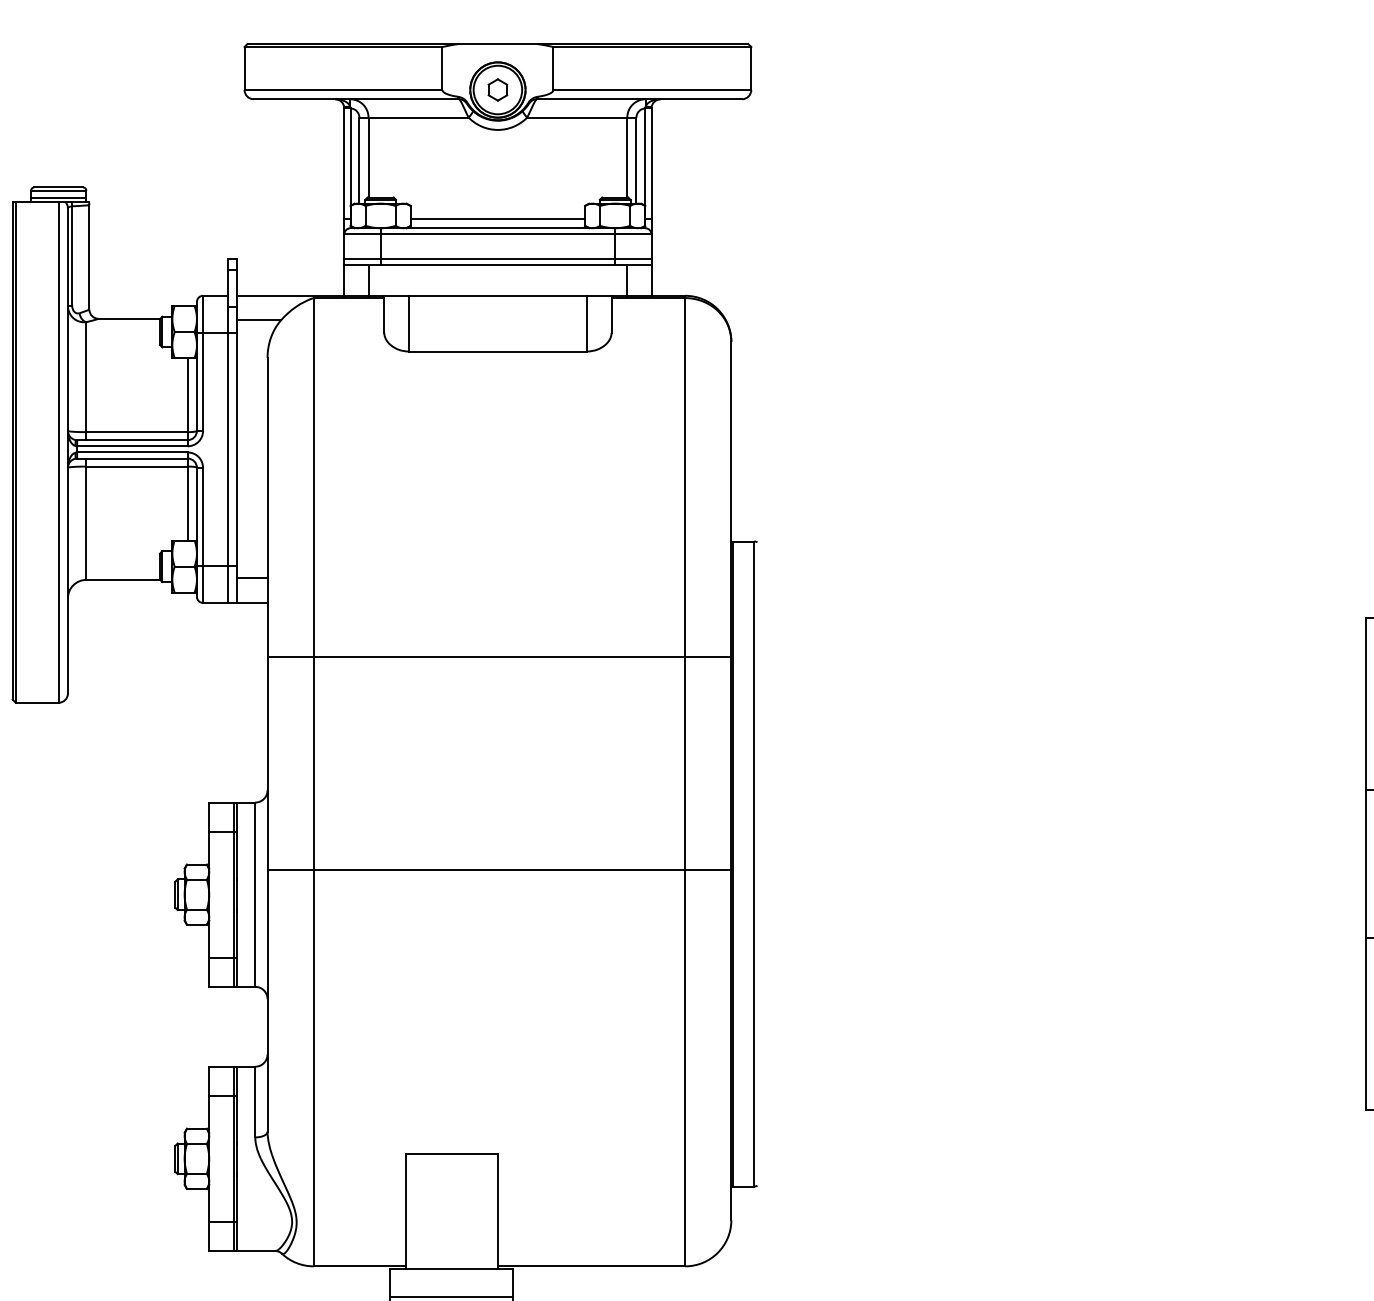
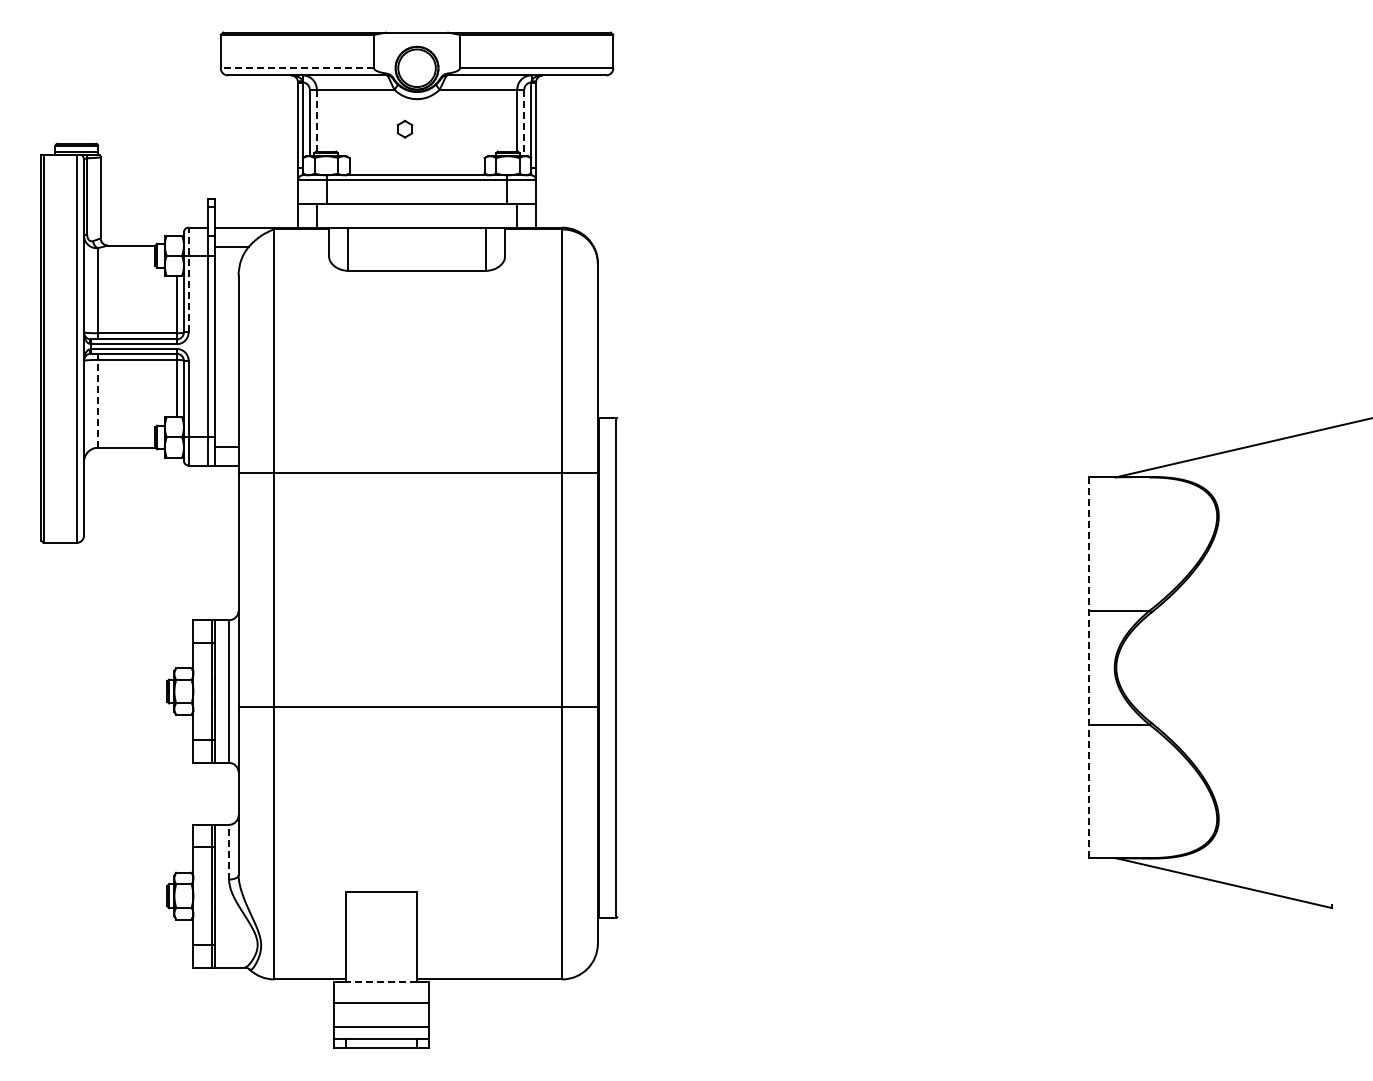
part: (497, 89) -> (404, 128), moved
line: (343, 90) -> (297, 68), solid -> dashed
line: (368, 157) -> (316, 120), solid -> dashed
line: (636, 161) -> (524, 123), solid -> dashed
line: (497, 219) -> (416, 168), removed
line: (498, 259) -> (417, 199), removed
line: (202, 362) -> (188, 279), solid -> dashed
line: (86, 518) -> (98, 400), solid -> dashed
line: (498, 657) -> (417, 472), moved
line: (1366, 863) -> (1089, 667), solid -> dashed
line: (498, 870) -> (417, 706), moved
line: (255, 1101) -> (229, 851), solid -> dashed
line: (452, 1269) -> (381, 981), solid -> dashed

